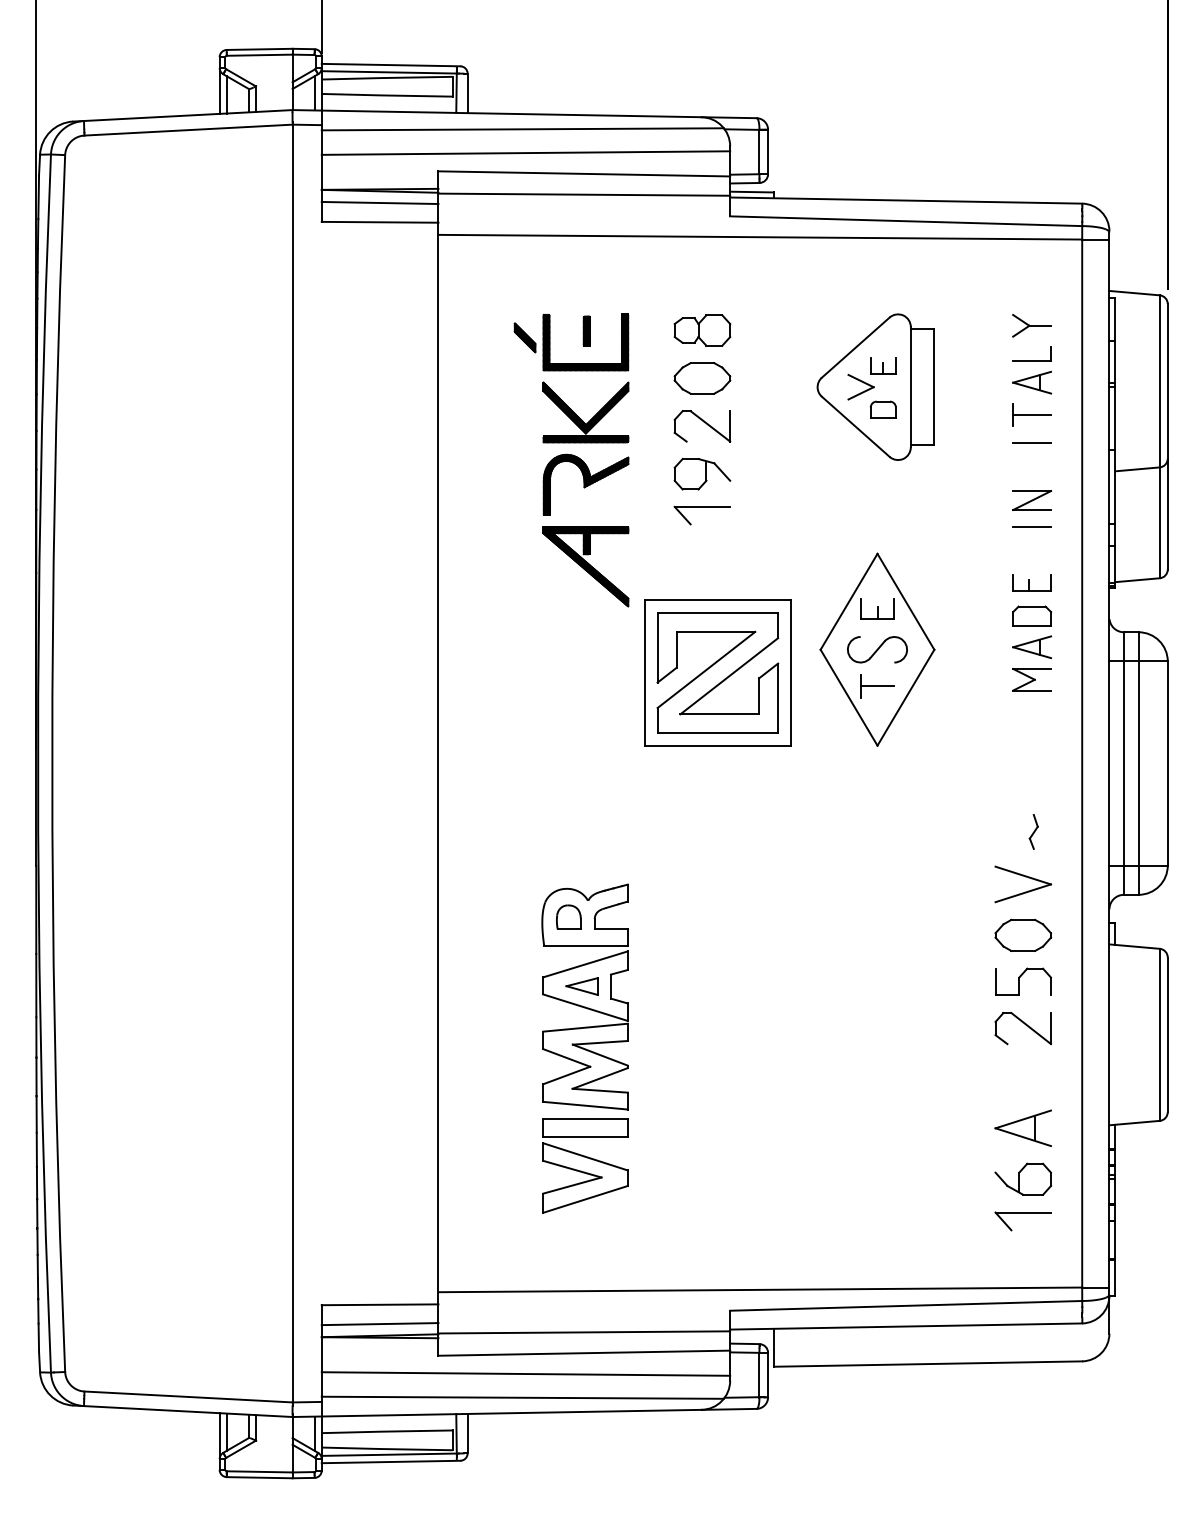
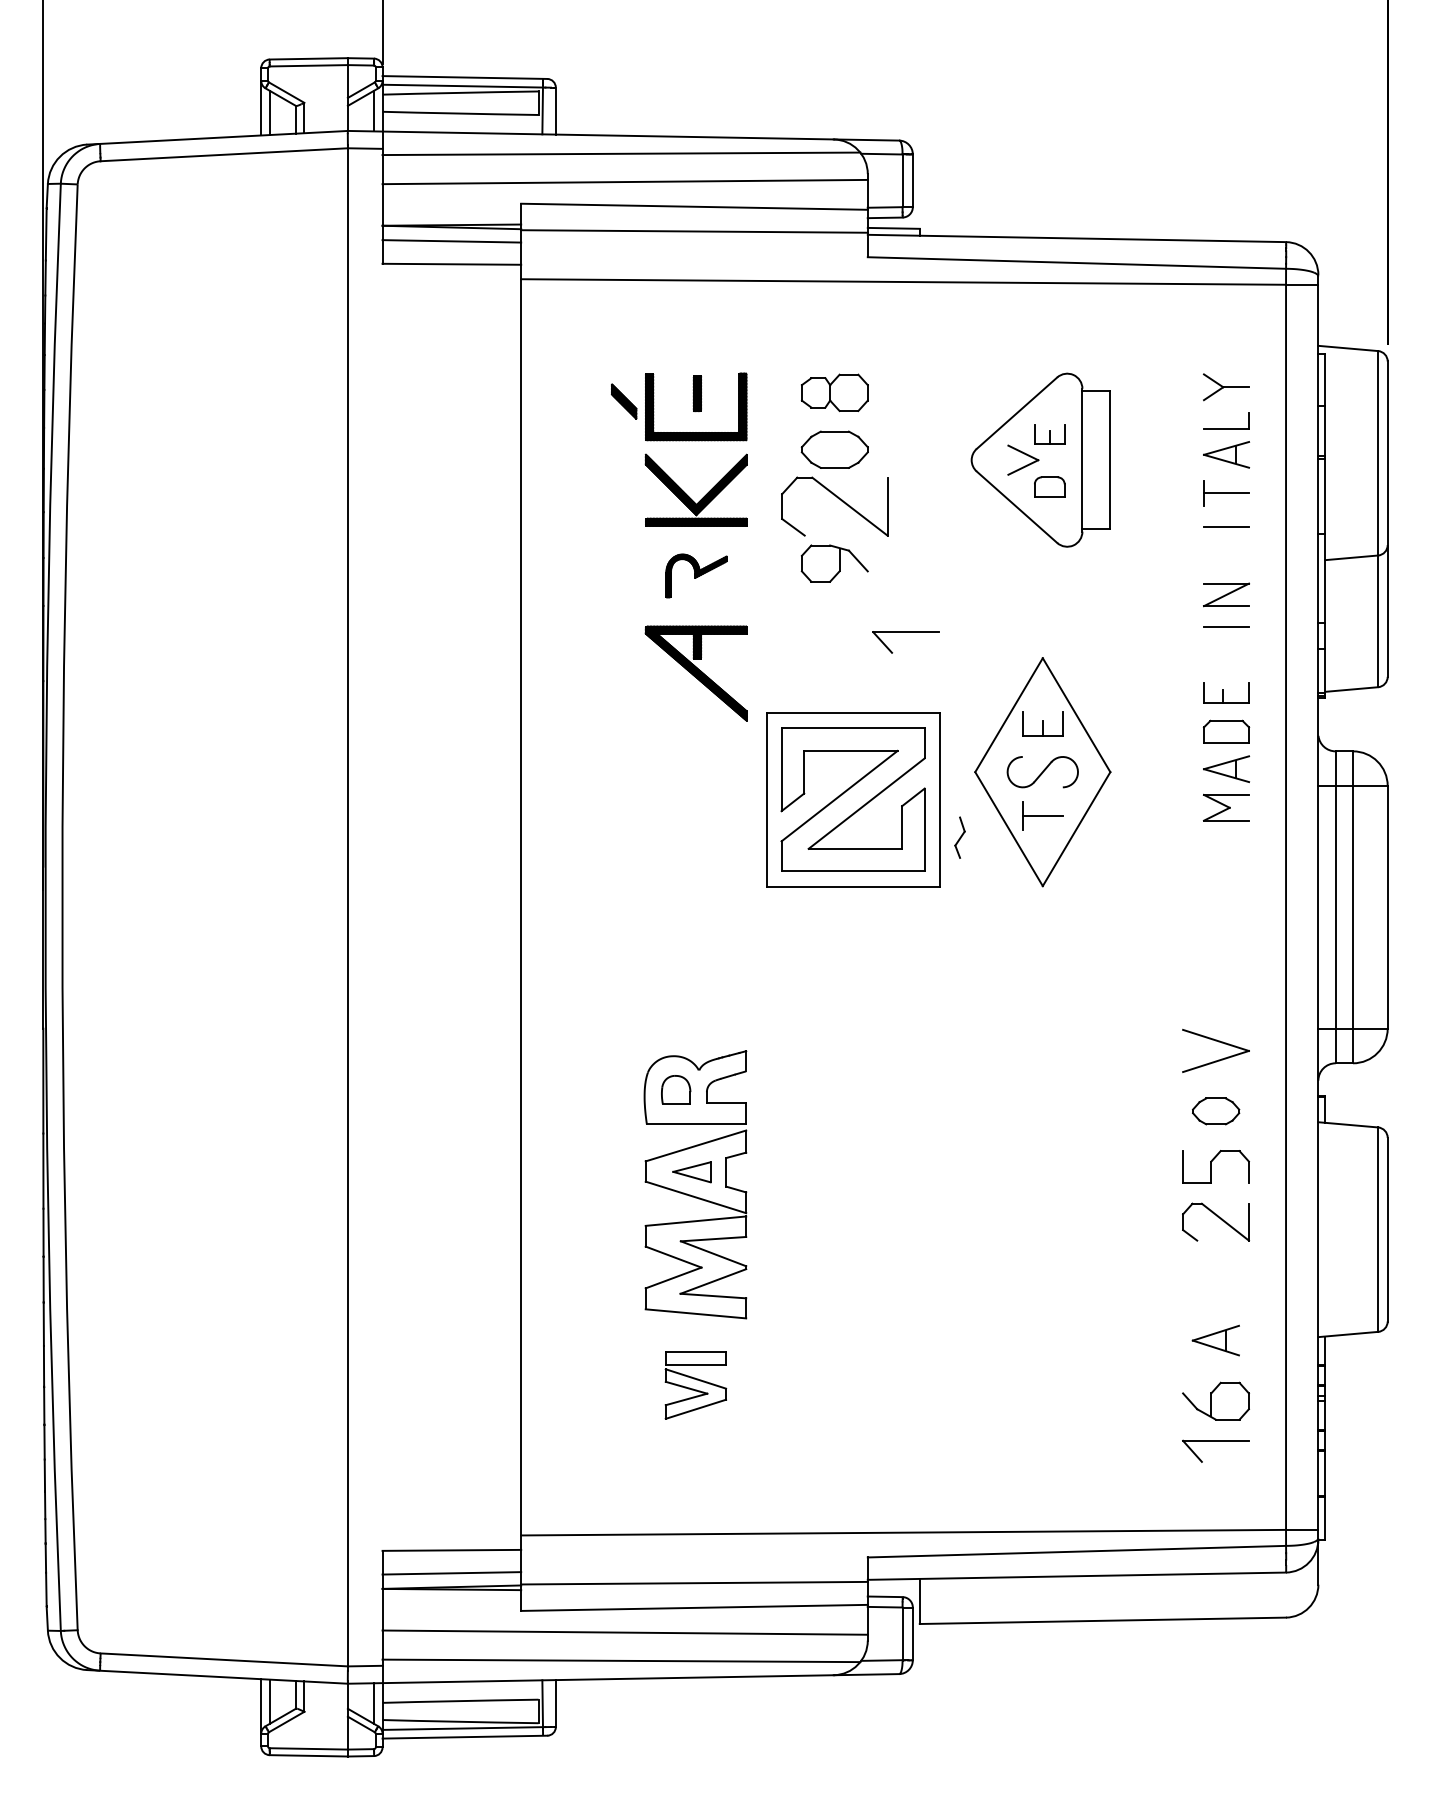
part: (702, 426) -> (834, 506), size x1.6
part: (585, 484) -> (695, 575), size x0.6
part: (701, 507) -> (905, 632), moved
part: (1033, 831) -> (959, 837), moved
part: (1023, 934) -> (1216, 1110), size x0.7
part: (1022, 1127) -> (1215, 1339), size x0.7
part: (585, 1165) -> (695, 1384), size x0.6

